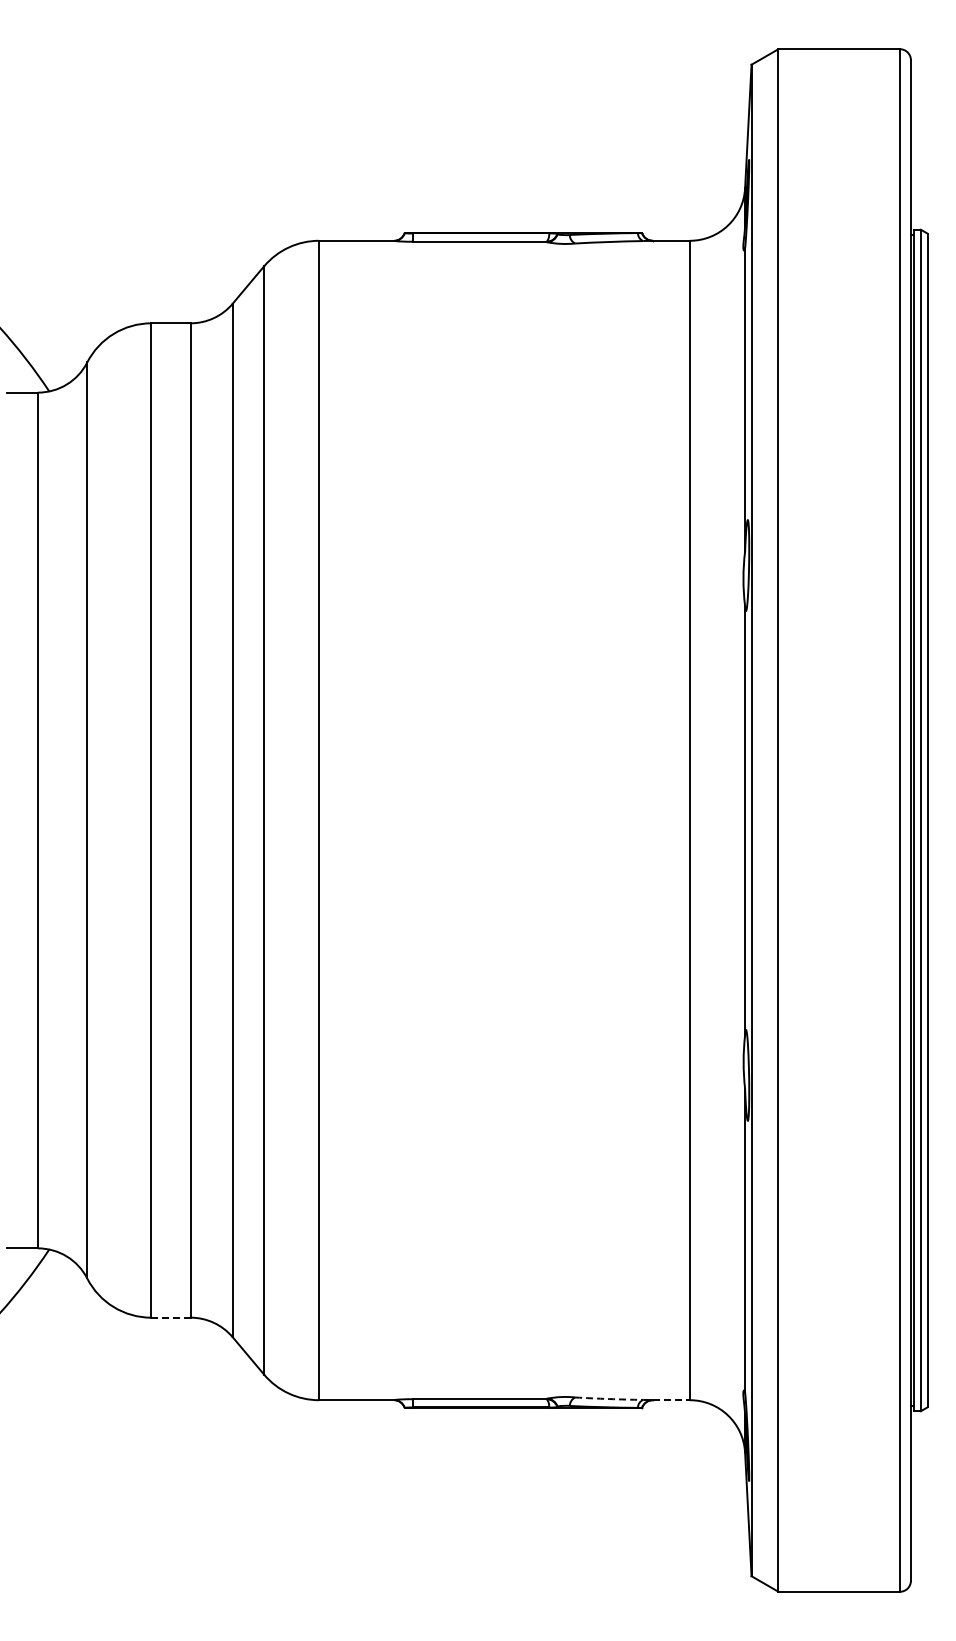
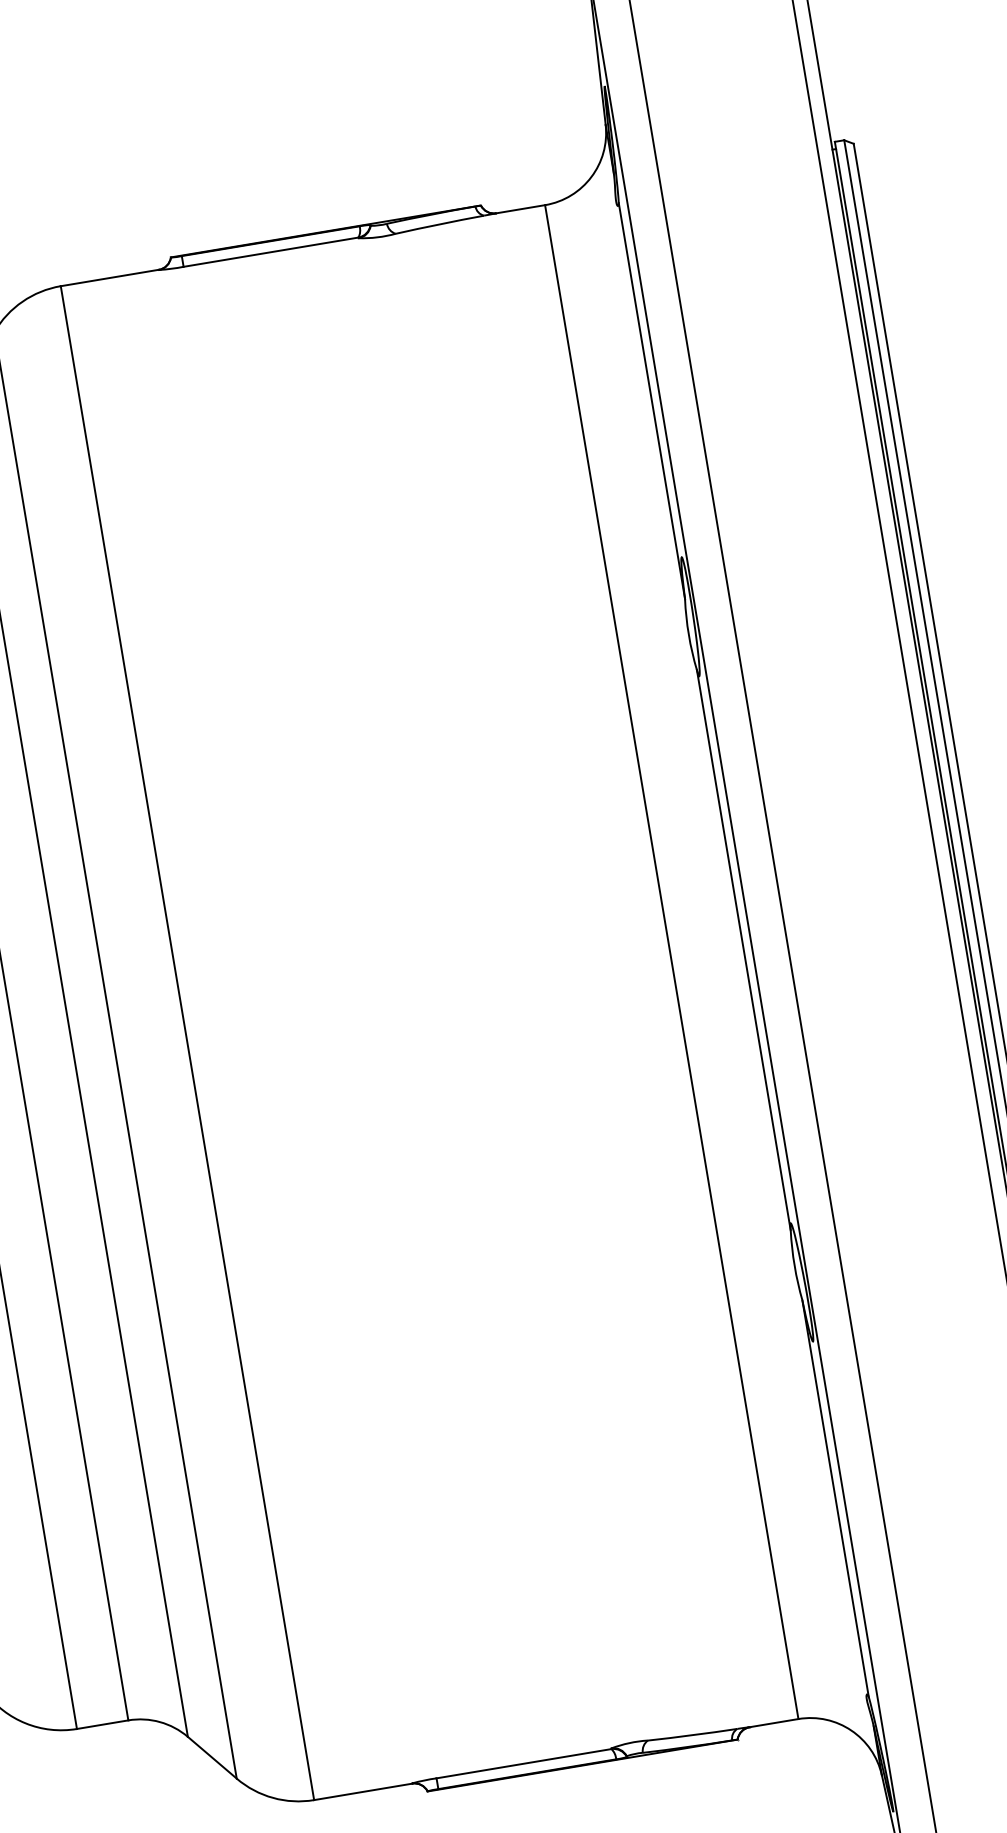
line: (170, 1317) -> (102, 1724), dashed -> solid
arc: (609, 1399) -> (693, 1735), dashed -> solid
line: (671, 1400) -> (774, 1723), dashed -> solid

